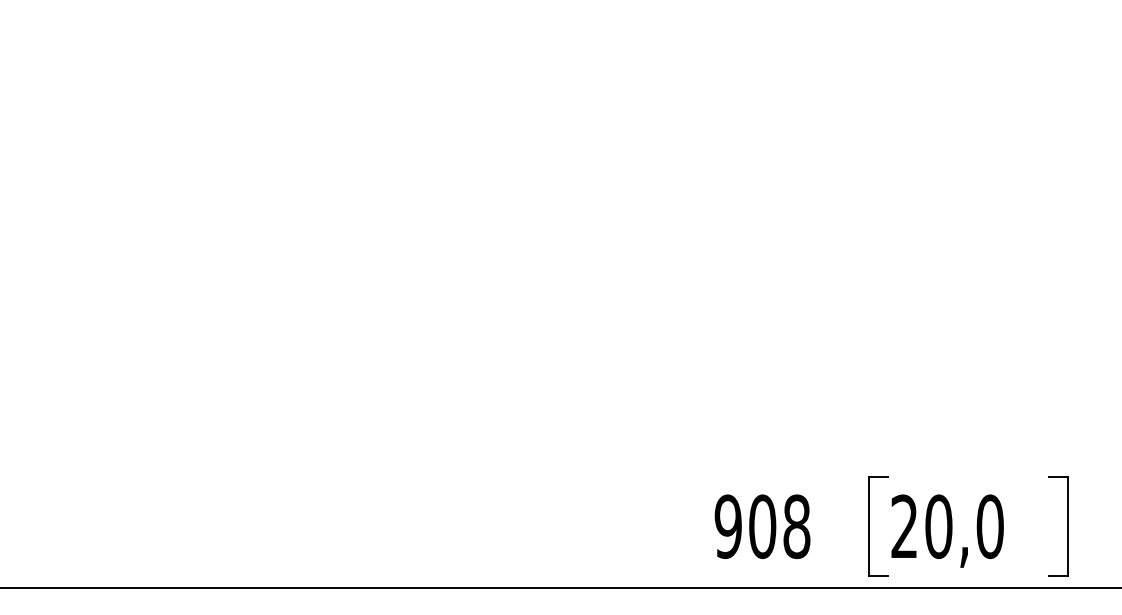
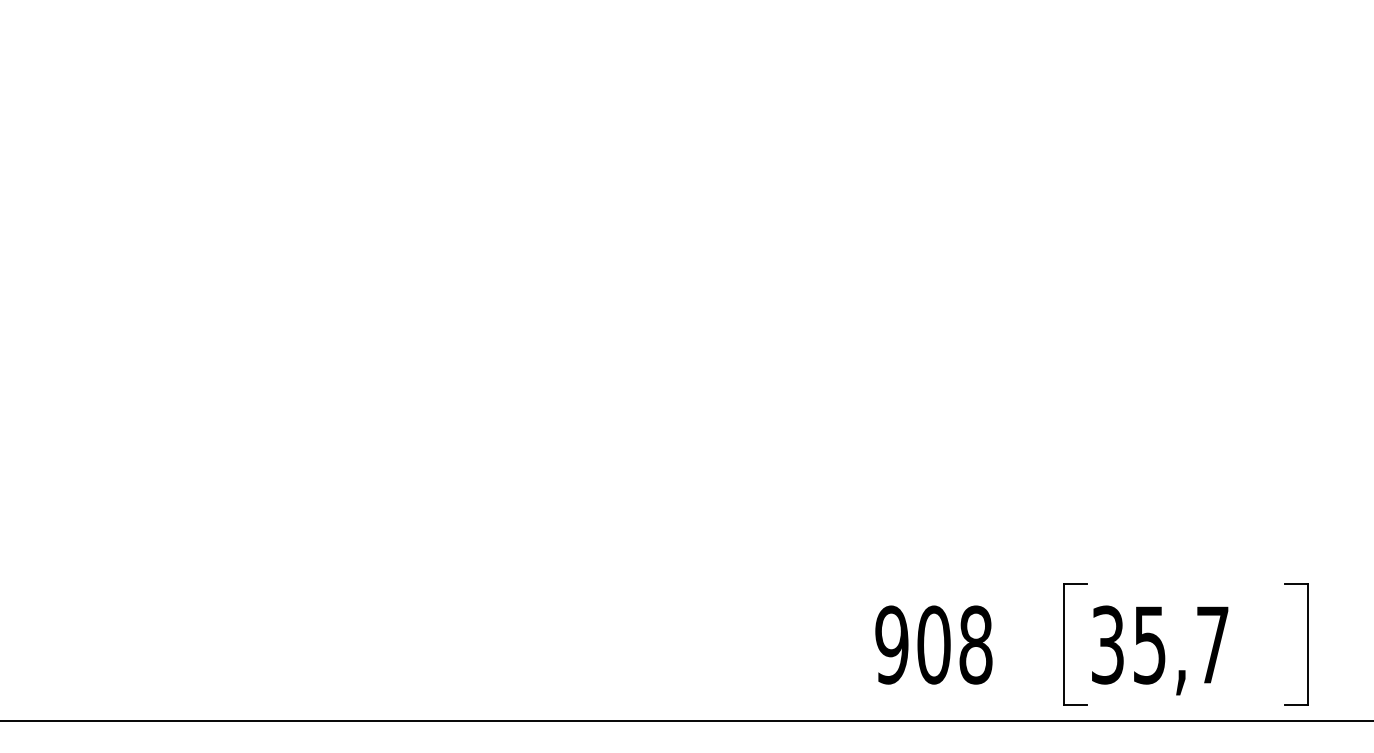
text: (947, 526) -> (1160, 644), 20,0 -> 35,7

